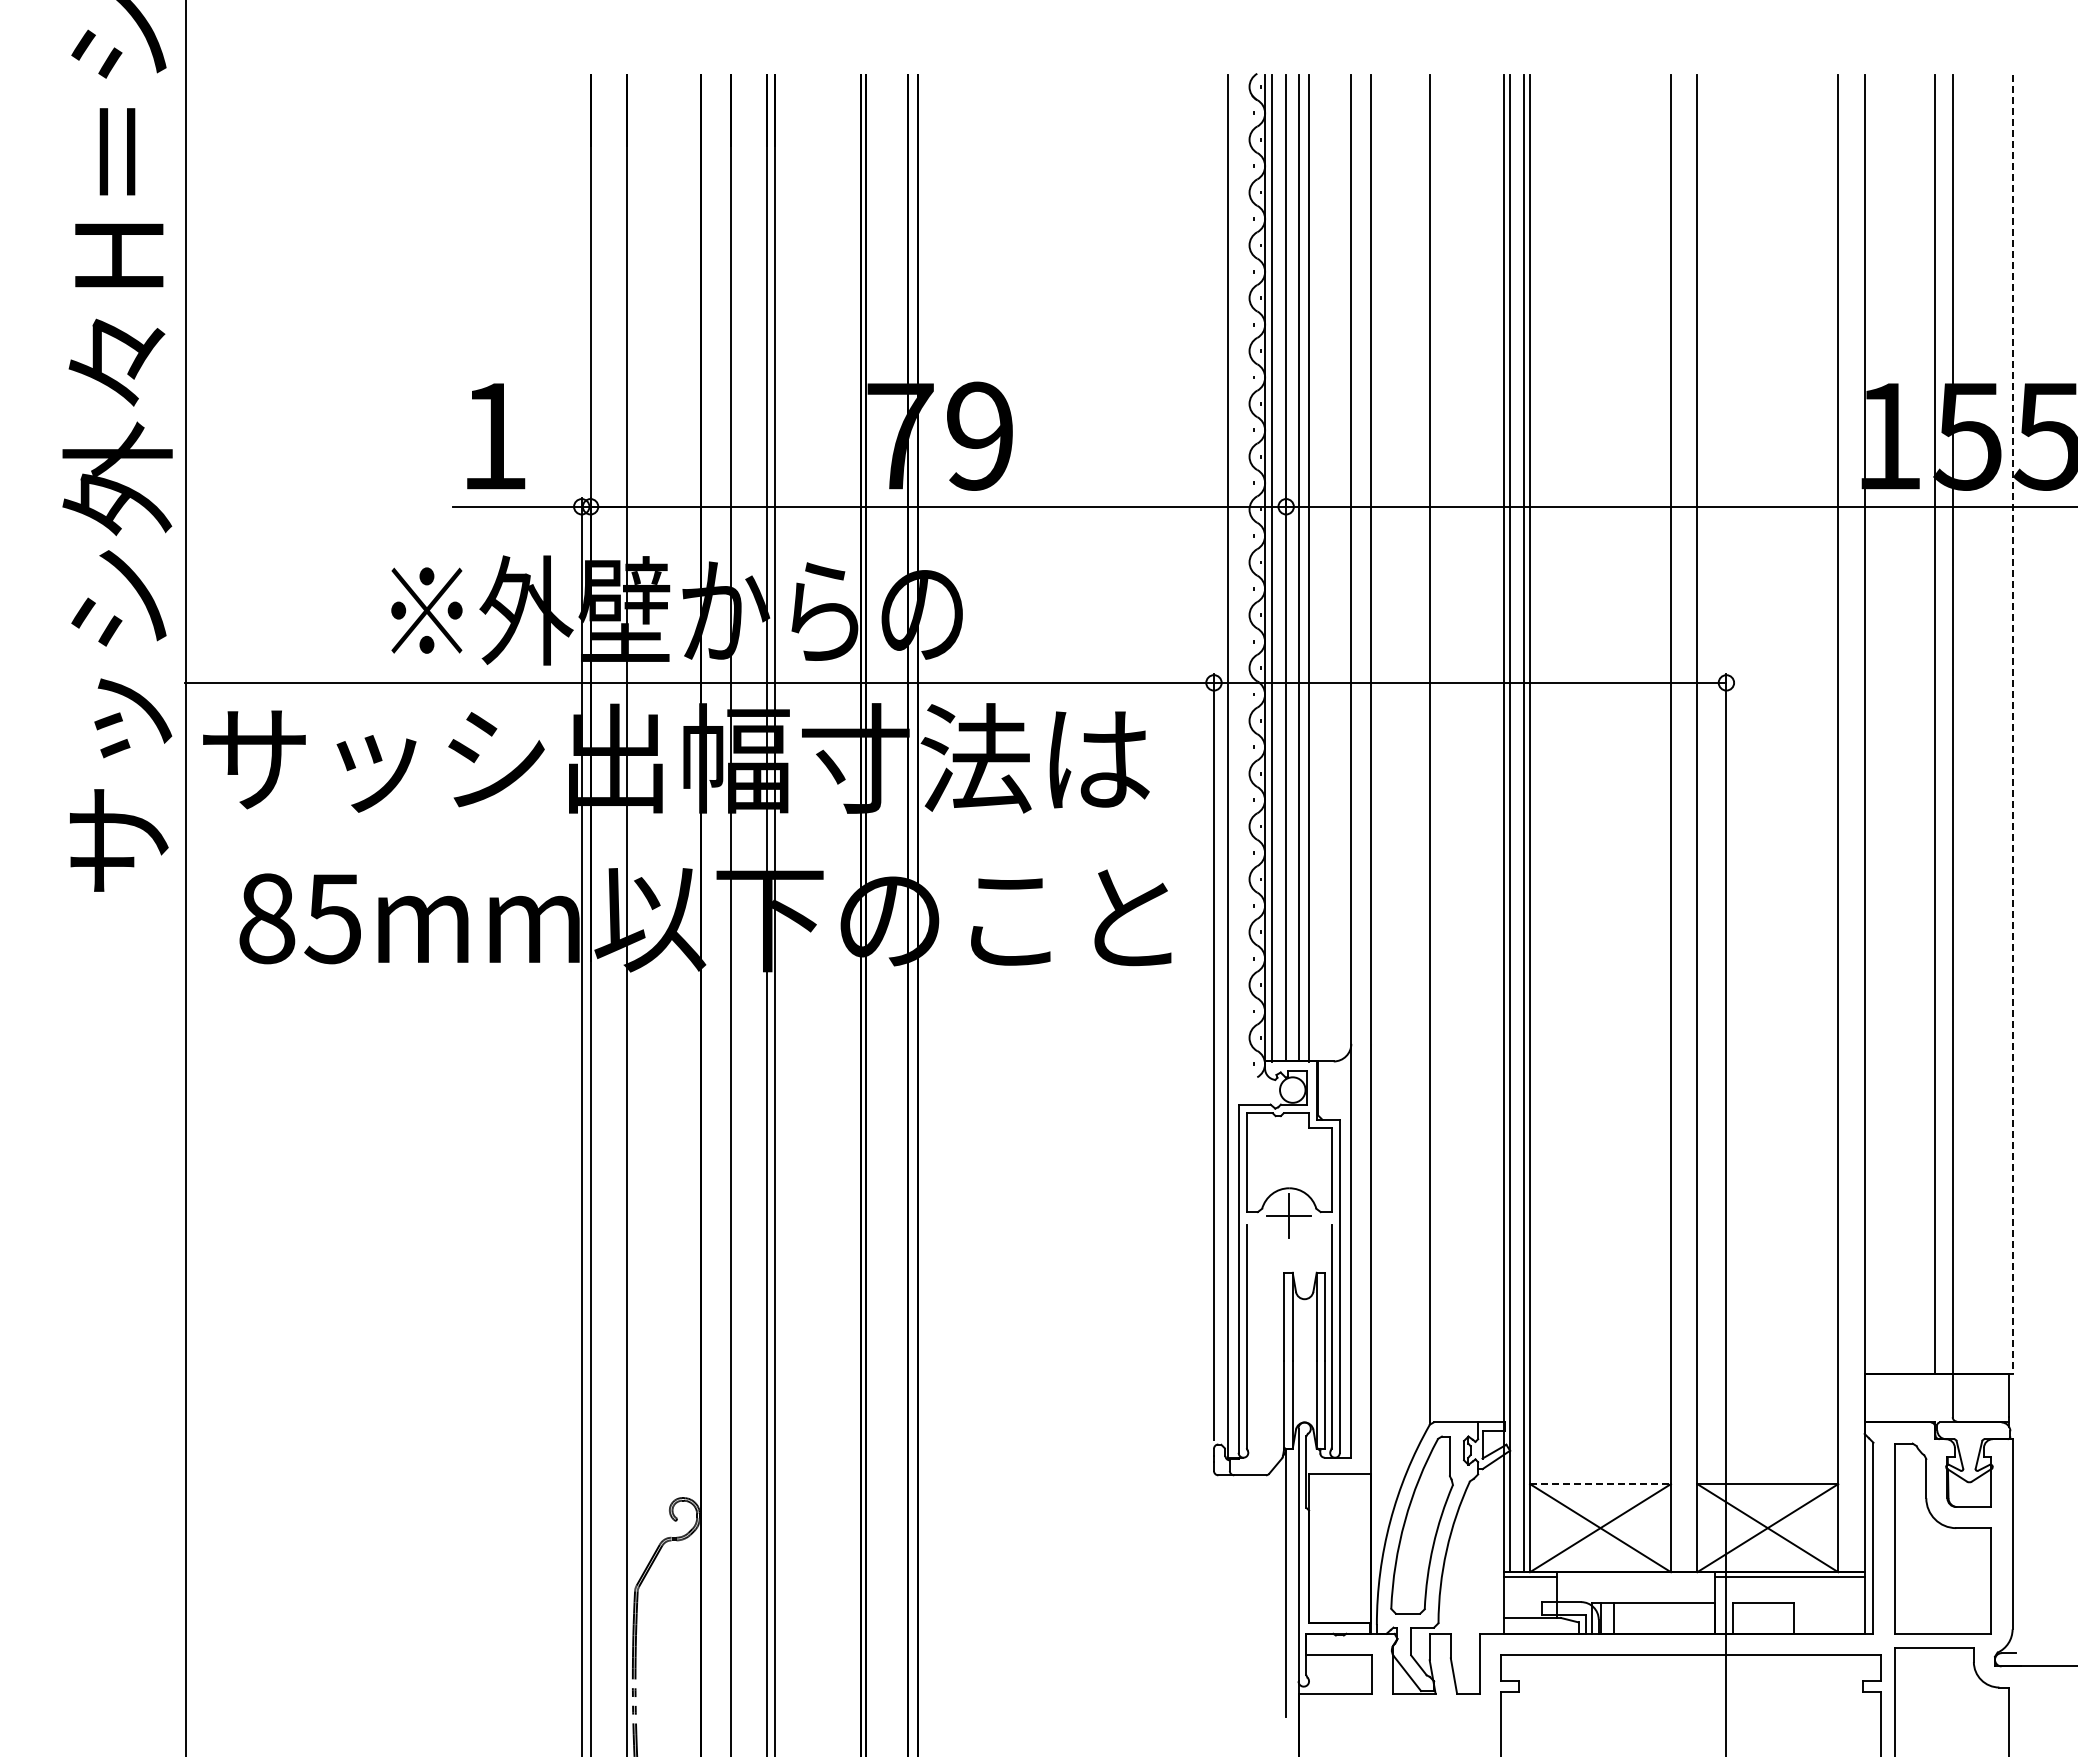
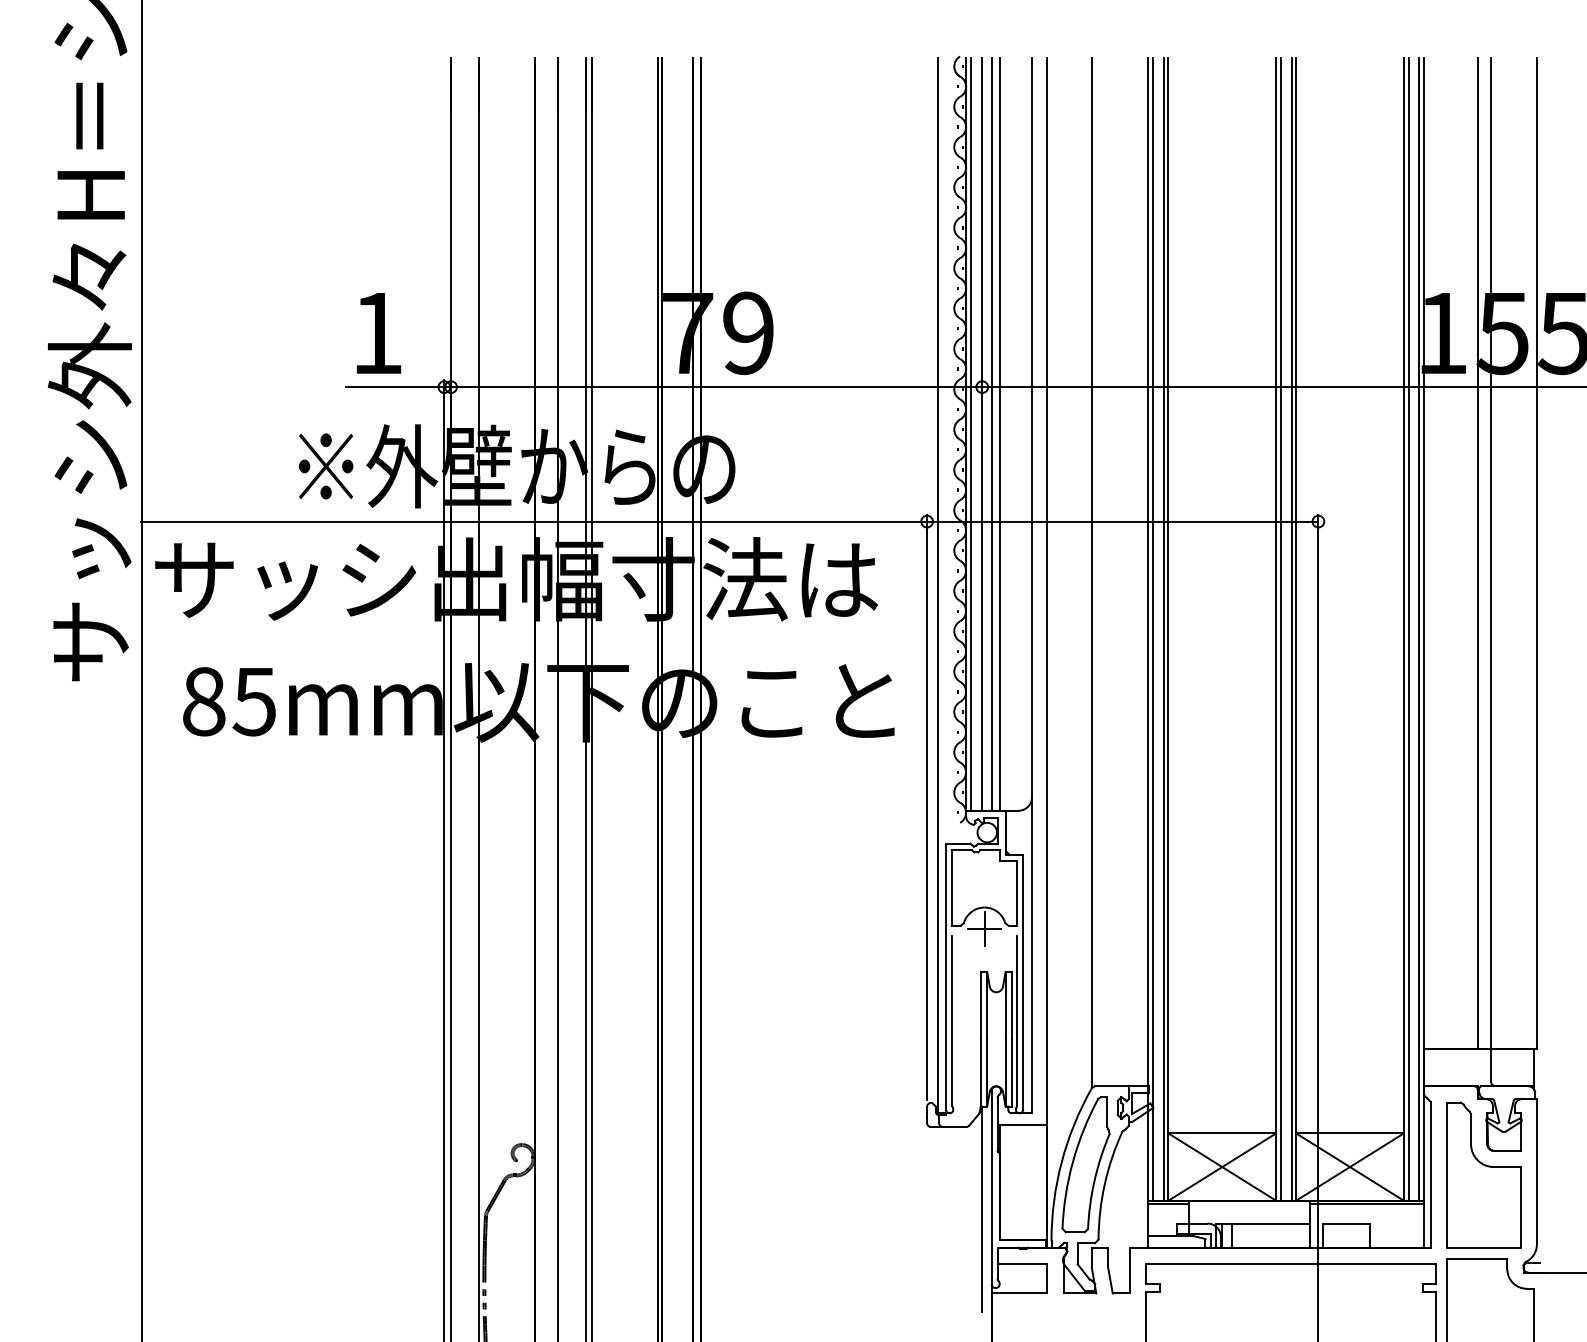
line: (2012, 725) -> (1536, 554), dashed -> solid
line: (1677, 823) -> (1281, 629), added
line: (1691, 823) -> (1291, 629), added
line: (1844, 823) -> (1408, 629), added
line: (1858, 823) -> (1419, 629), added
line: (1601, 1484) -> (1223, 1133), dashed -> solid

